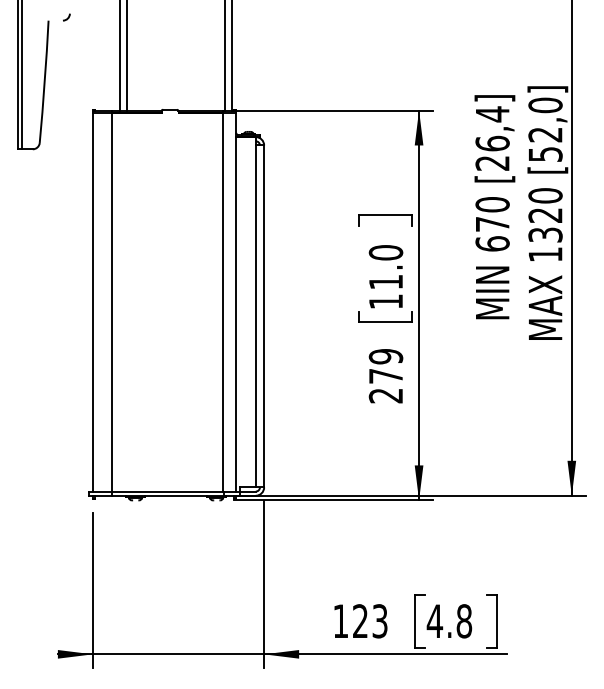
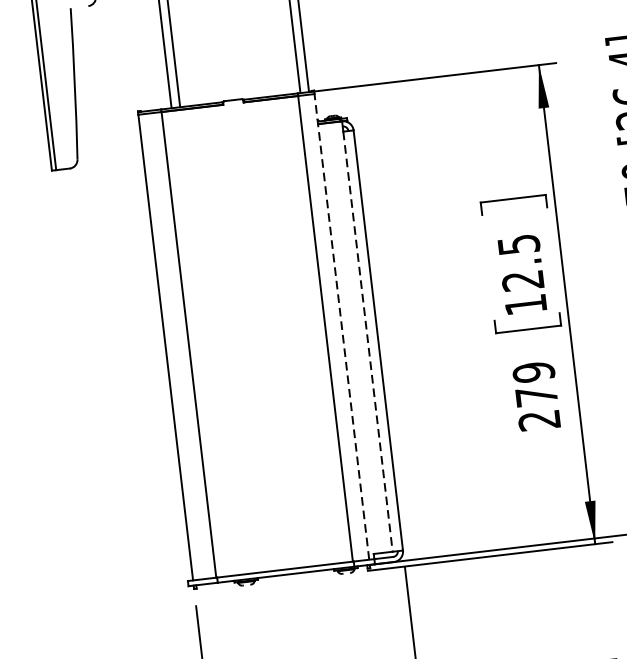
text: (385, 267) -> (520, 262), 11.0 -> 12.5
line: (236, 301) -> (342, 326), solid -> dashed
line: (255, 316) -> (367, 341), solid -> dashed

